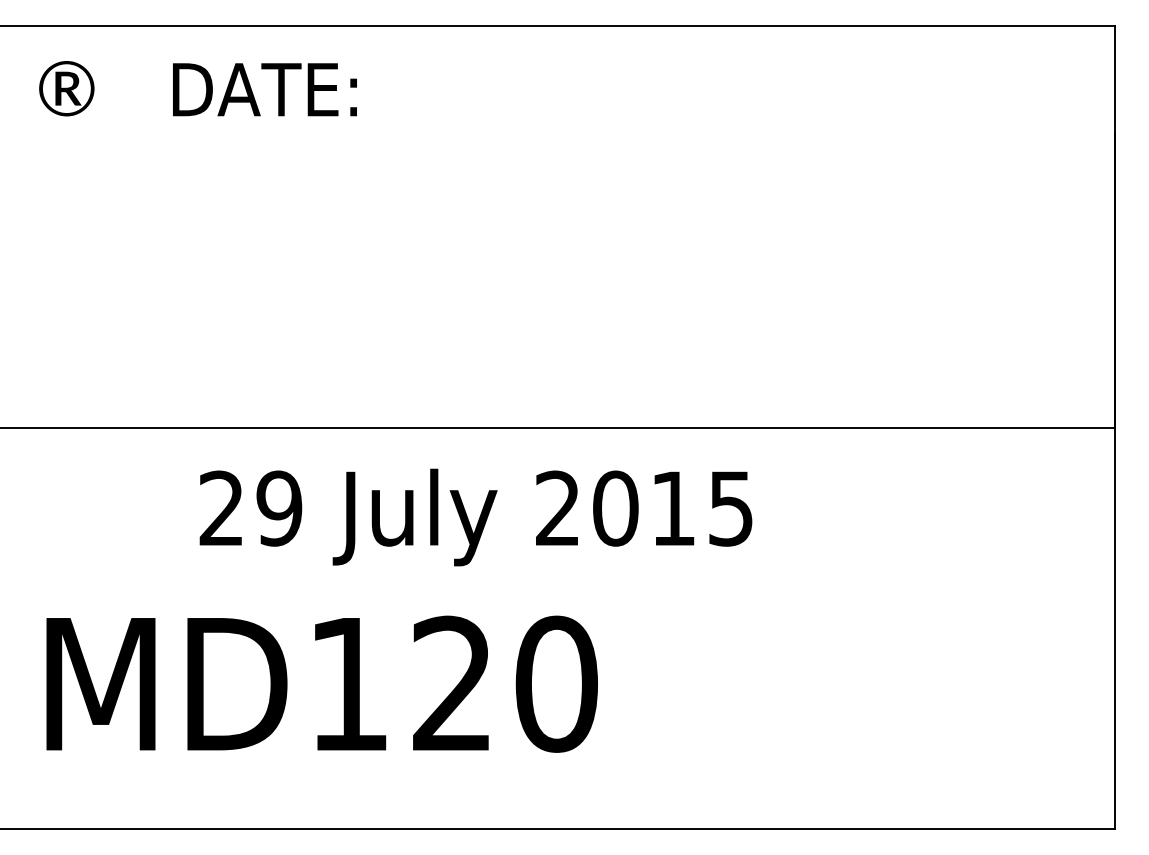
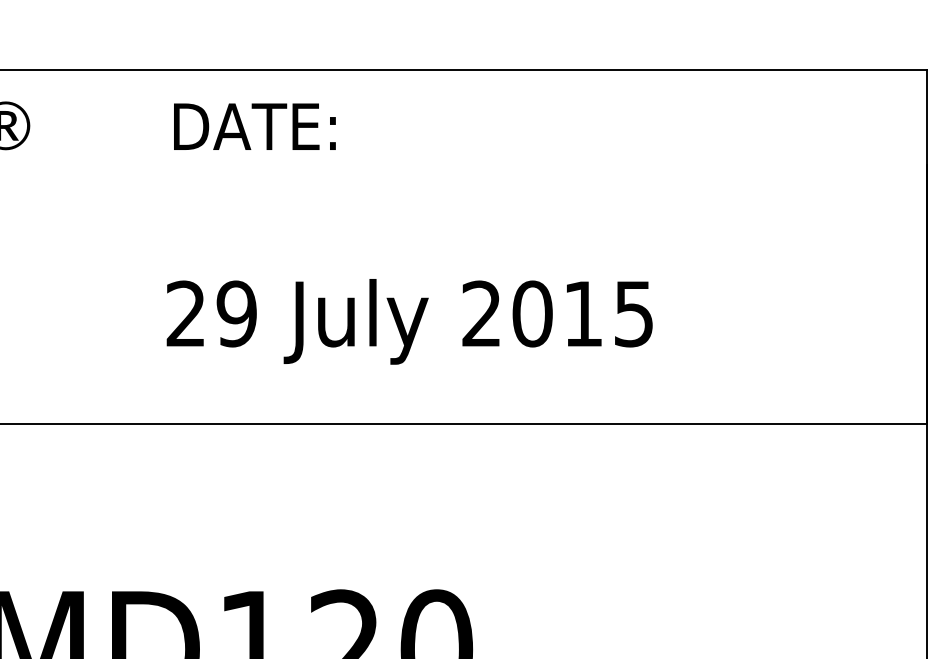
text: (264, 89) -> (254, 126), moved
text: (475, 517) -> (409, 321), moved

